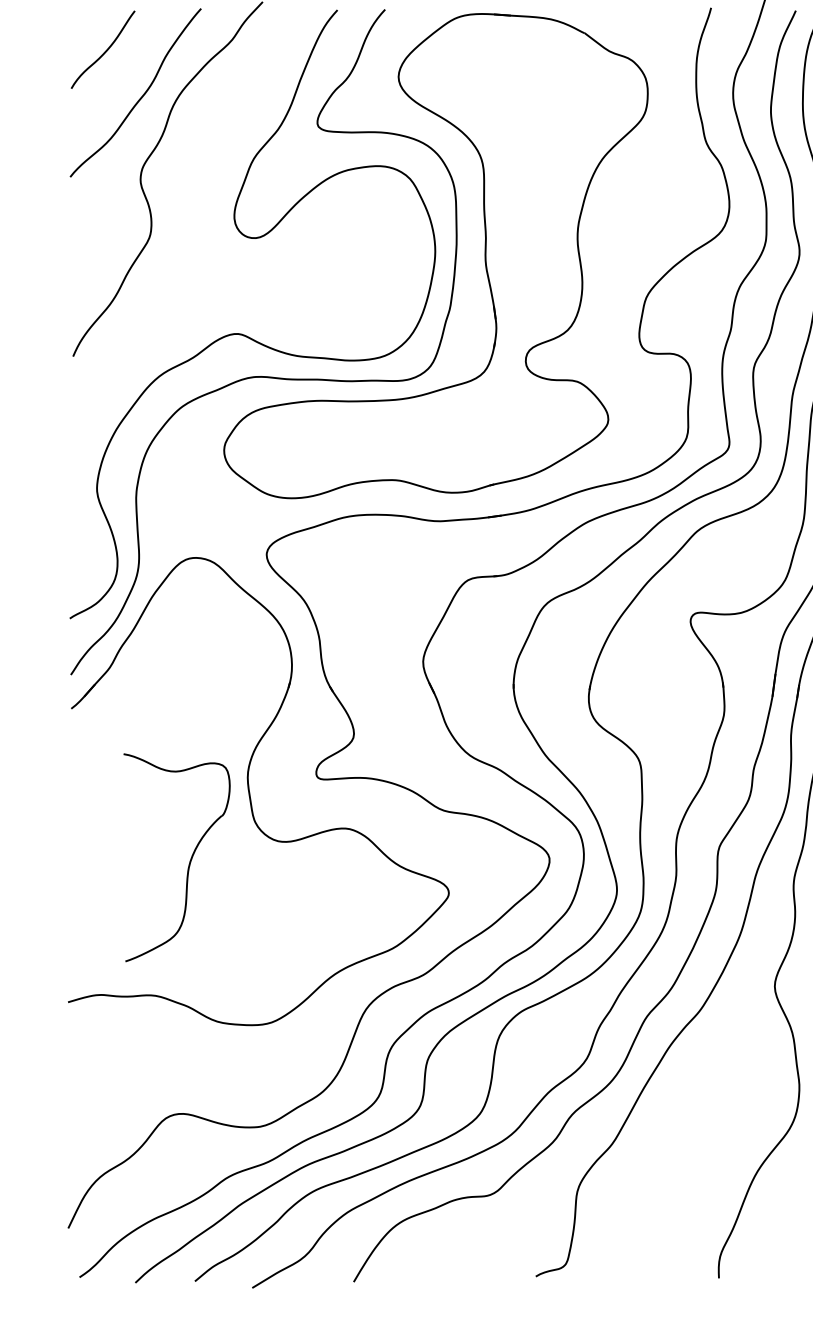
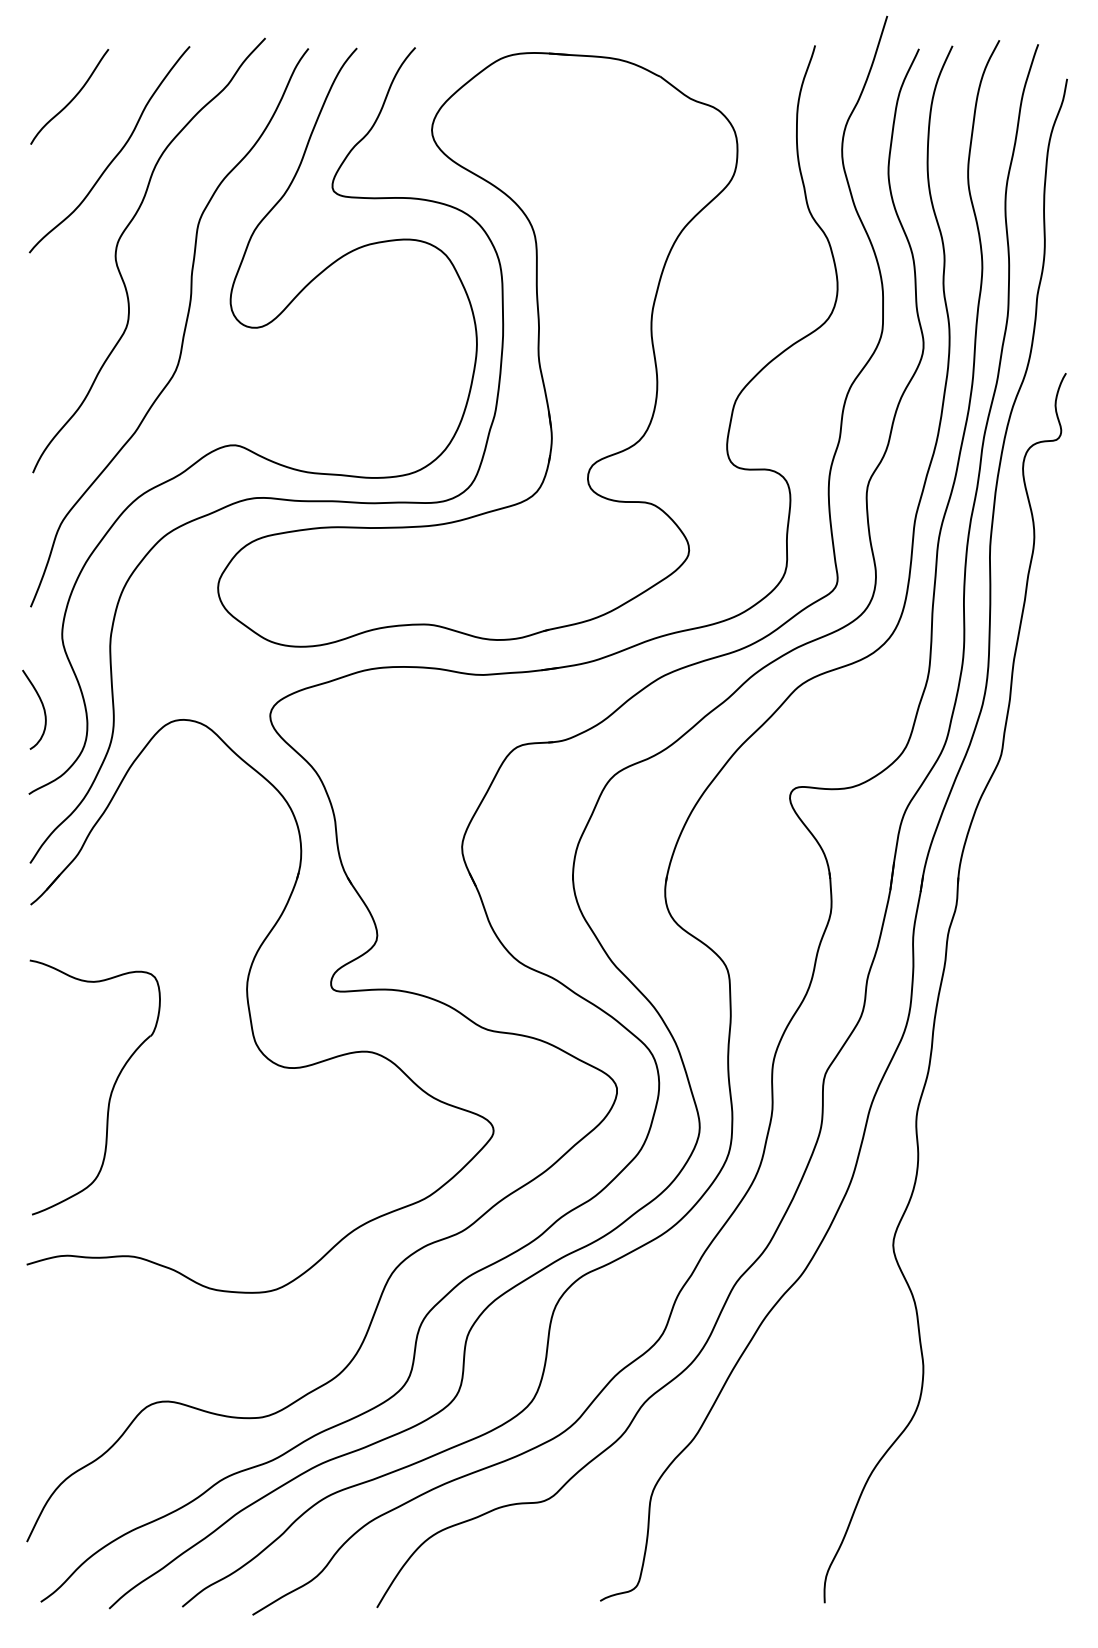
curve: (195, 241) -> (183, 331), added
curve: (80, 547) -> (42, 707), added
part: (189, 861) -> (110, 1092), moved

